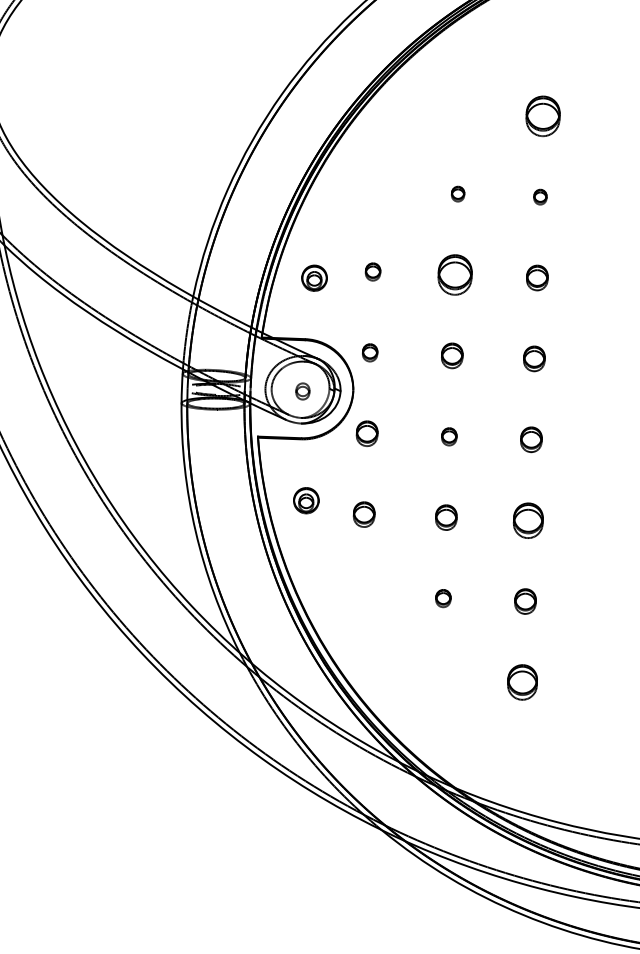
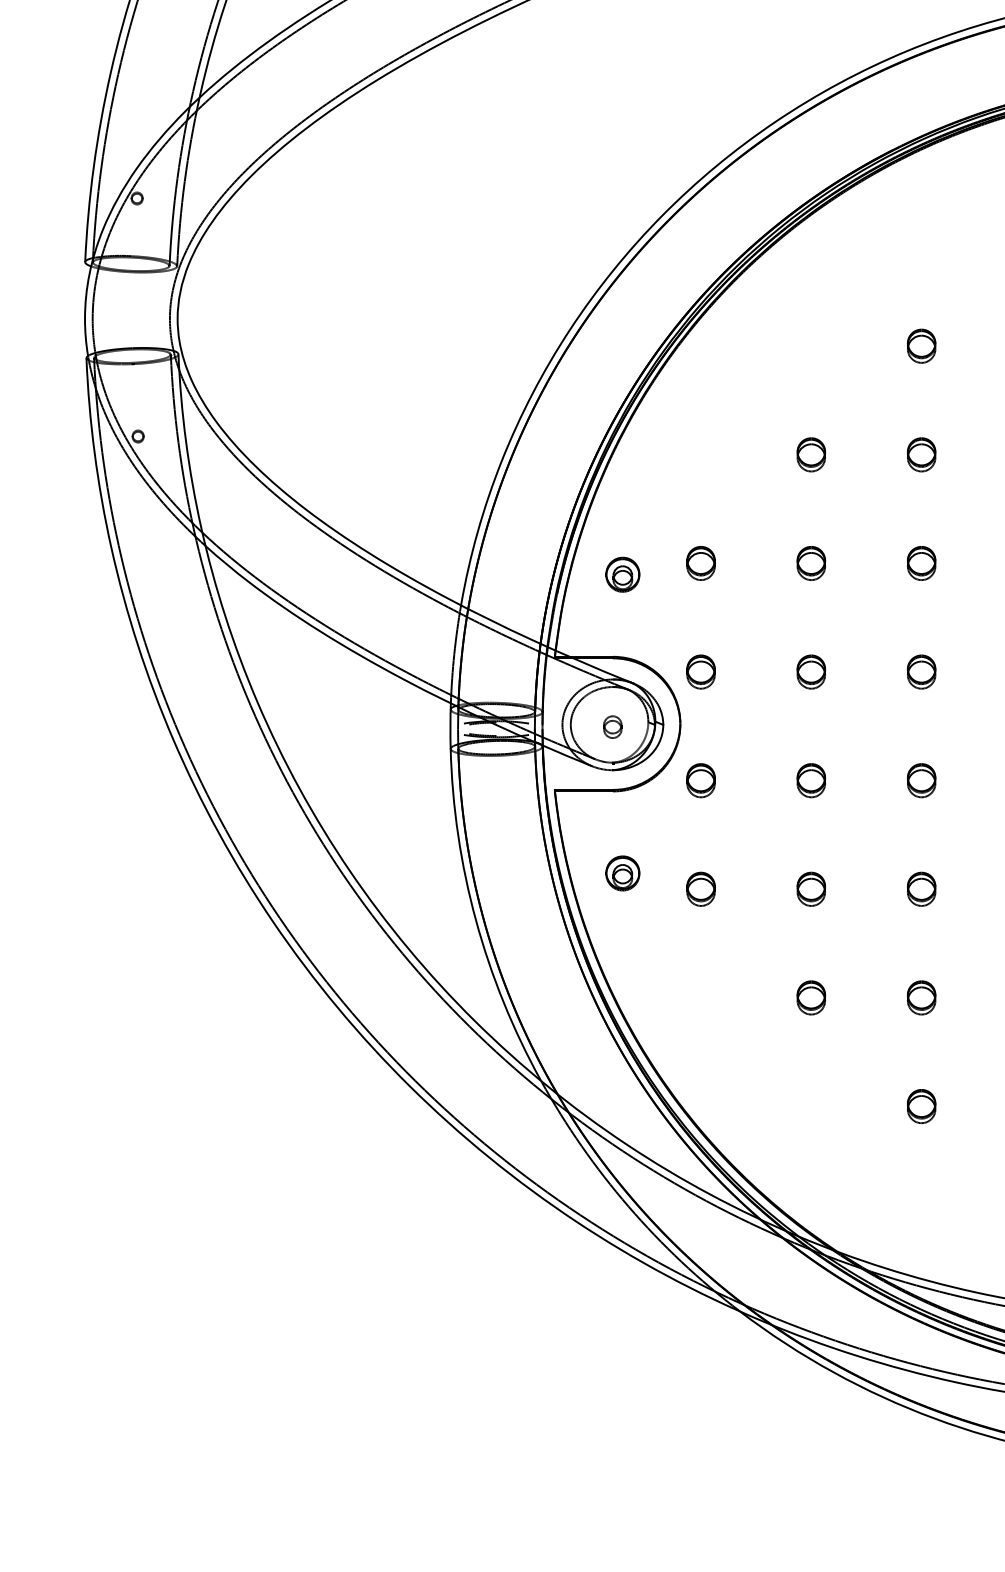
part: (543, 115) -> (921, 345), size x0.62
part: (457, 193) -> (810, 454), size x1.67
part: (540, 196) -> (921, 454), size x1.67
part: (372, 272) -> (700, 563), size x1.43
part: (455, 275) -> (811, 563), size x0.62
part: (369, 352) -> (700, 671), size x1.43
part: (449, 436) -> (811, 780), size x1.43
part: (528, 520) -> (921, 888), size x0.71
part: (443, 598) -> (811, 997), size x1.43
part: (522, 682) -> (921, 1106), size x0.71

